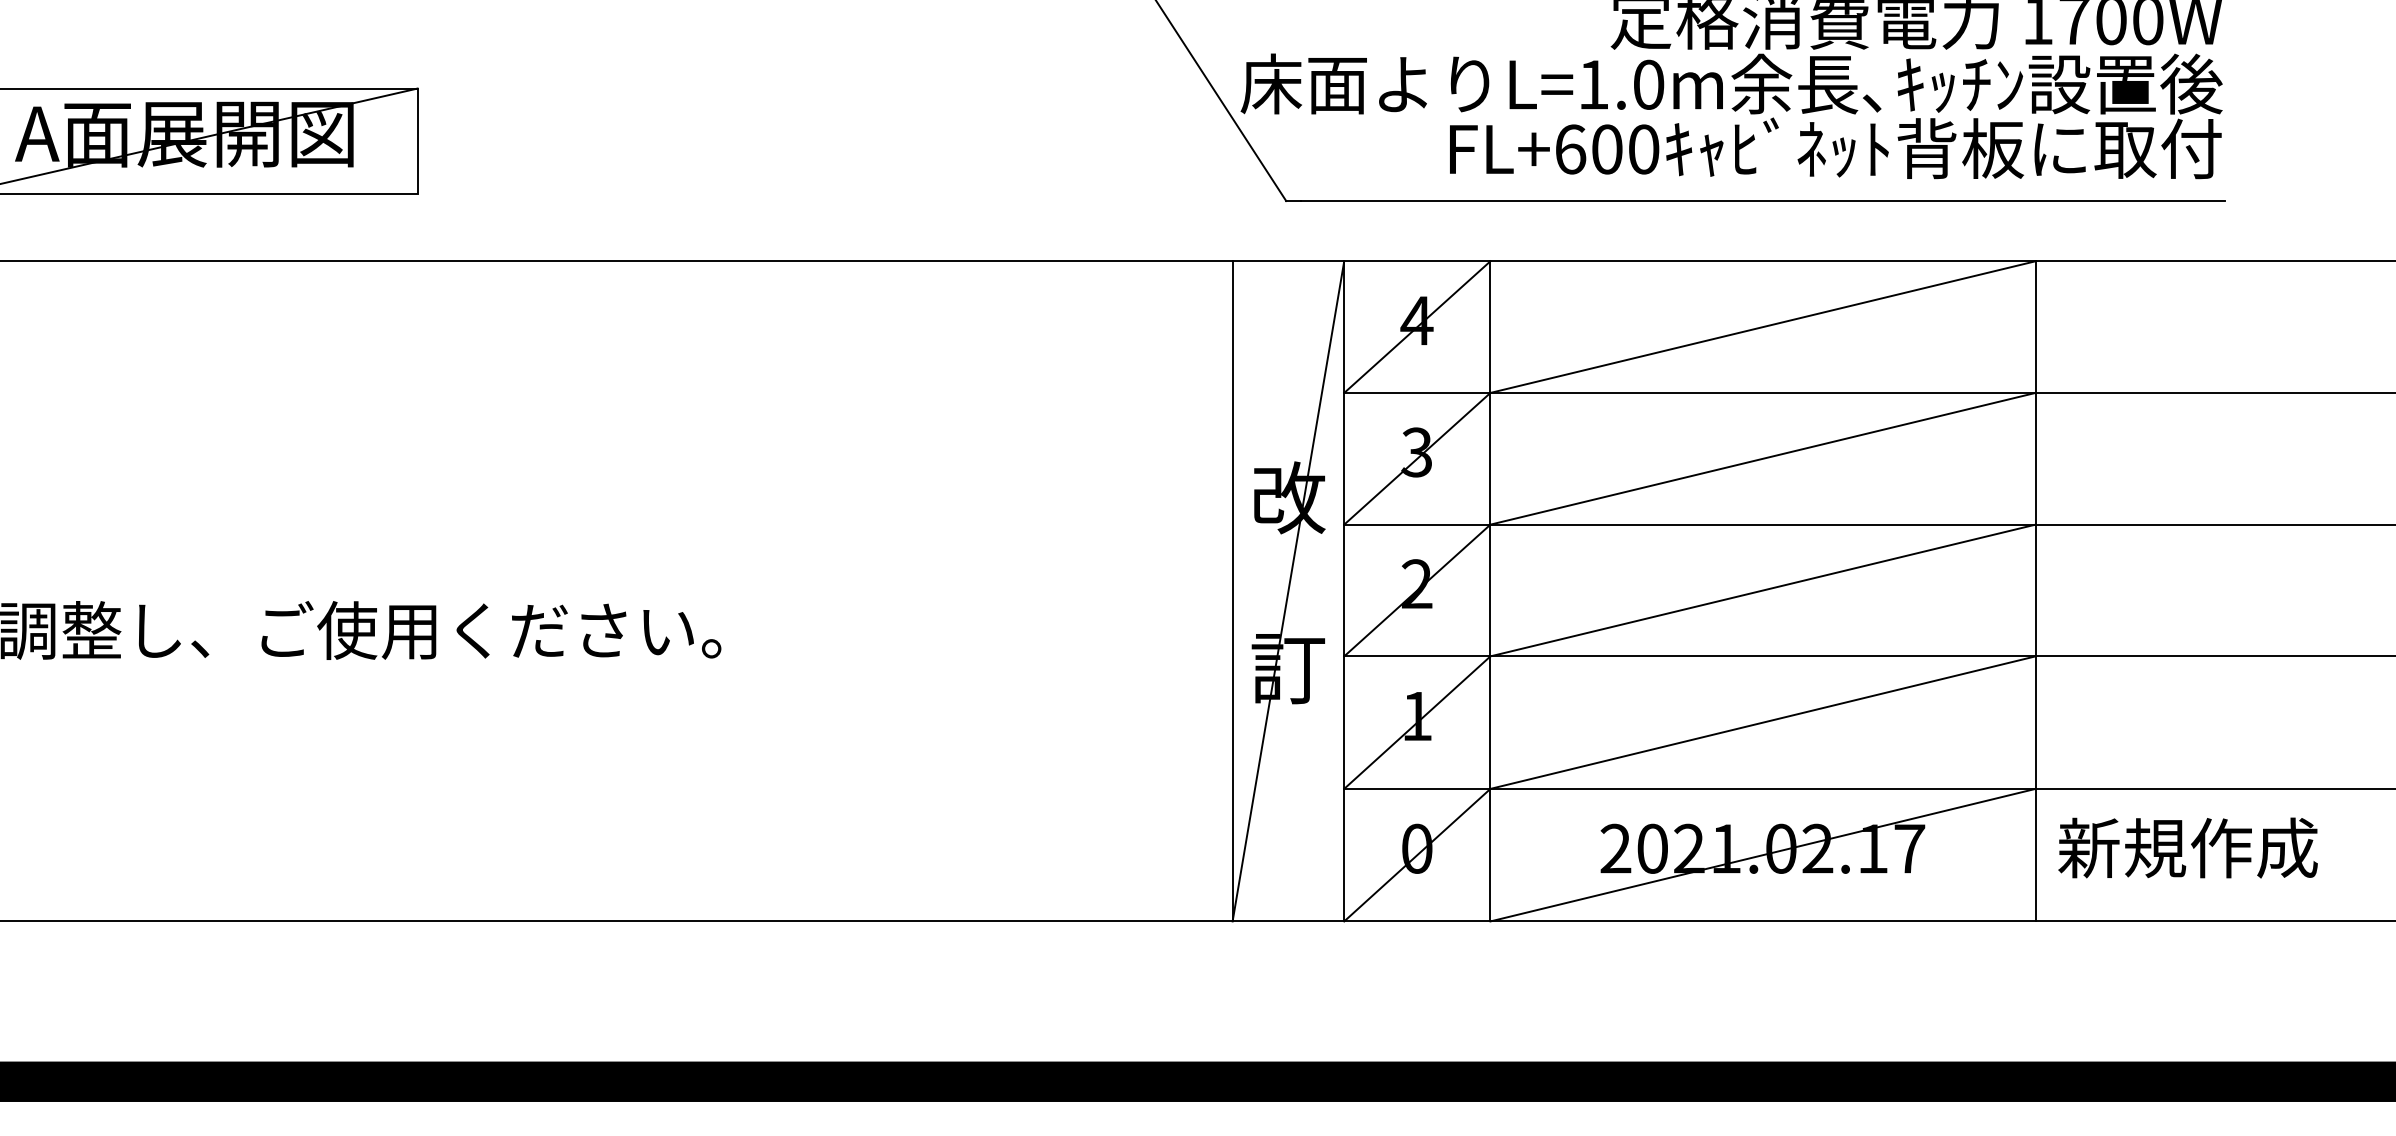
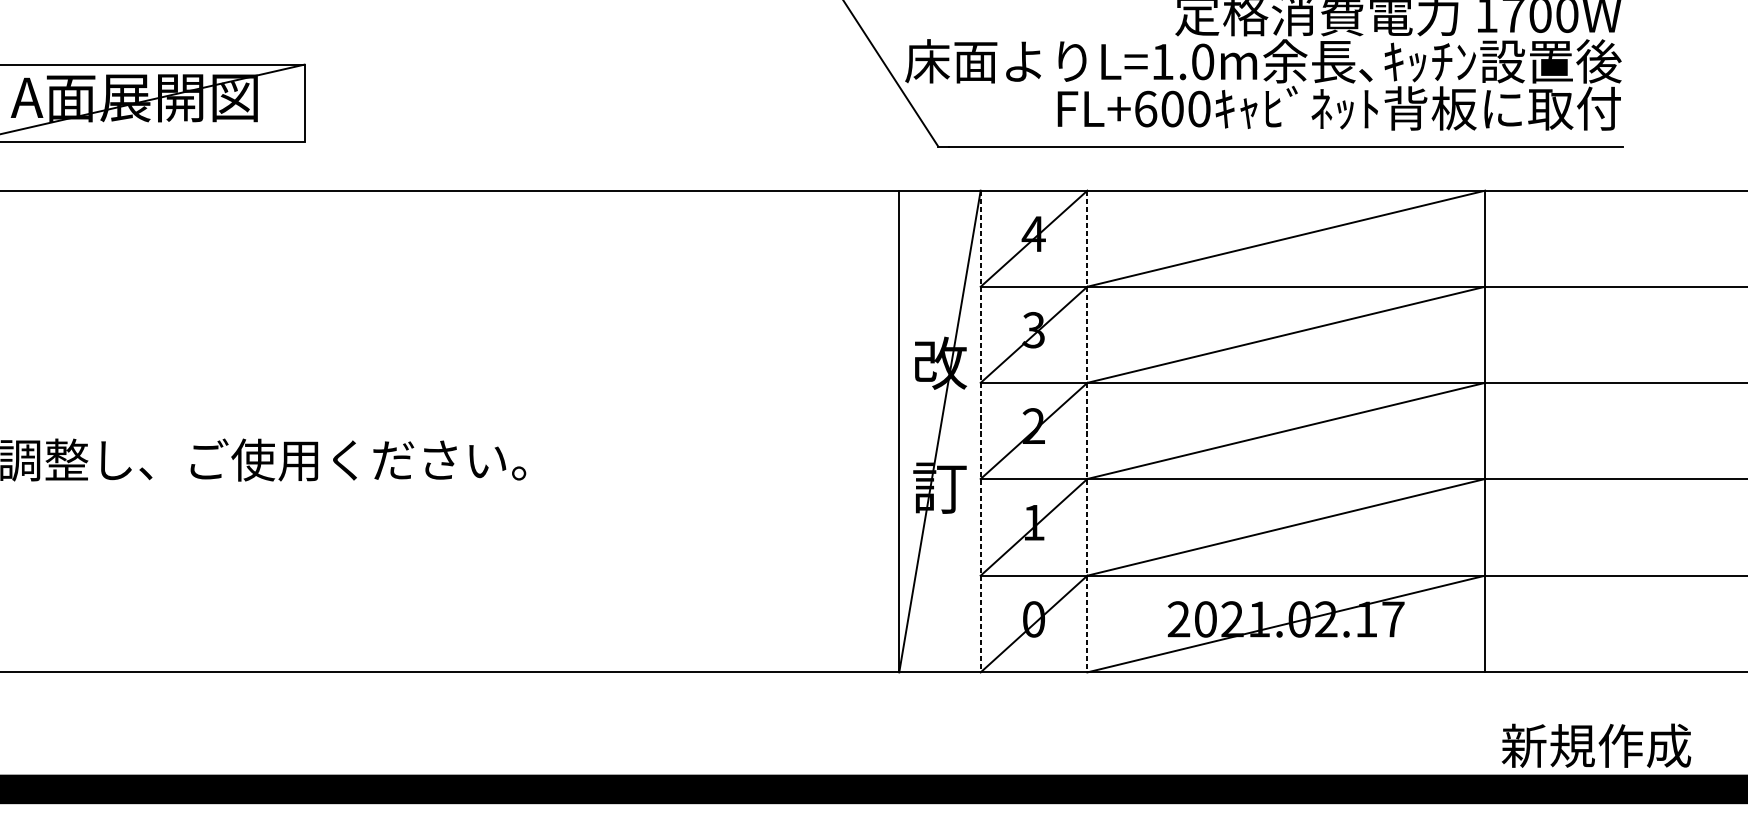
line: (1344, 591) -> (980, 431), solid -> dashed
line: (1490, 591) -> (1087, 431), solid -> dashed
text: (2187, 847) -> (1596, 745), moved

